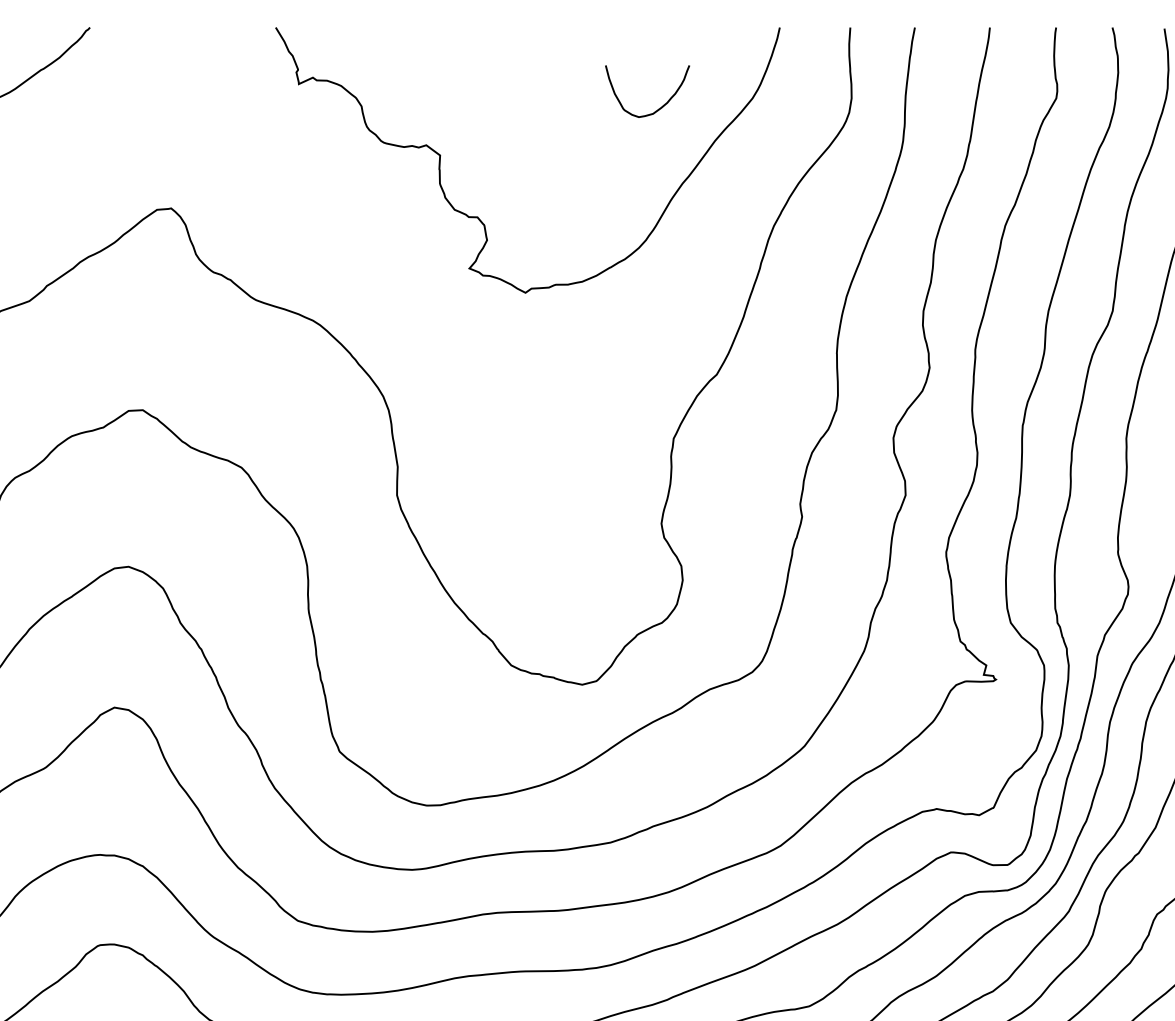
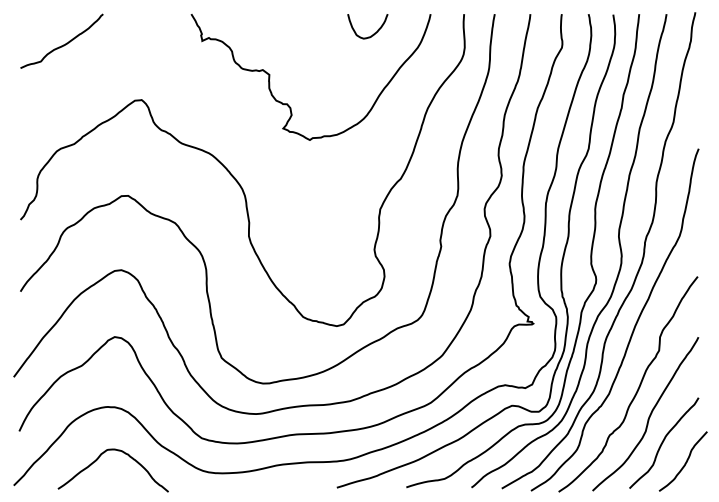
curve: (661, 104) -> (374, 32), moved

